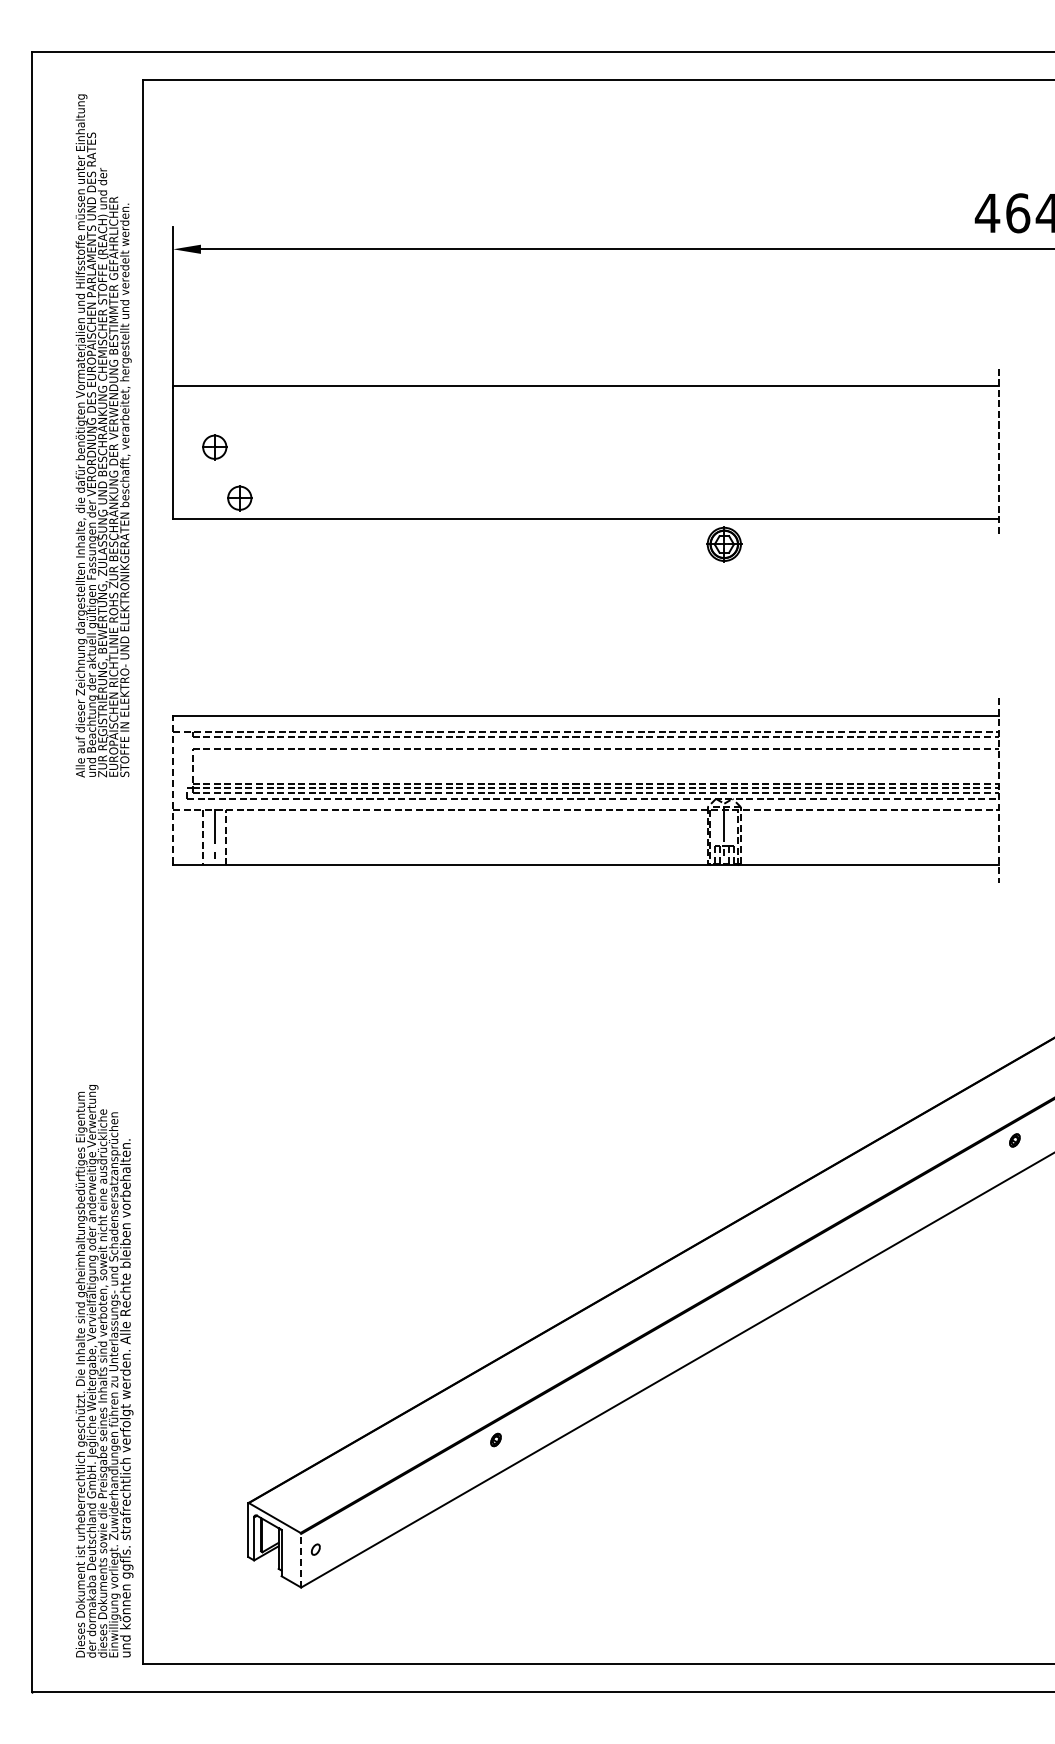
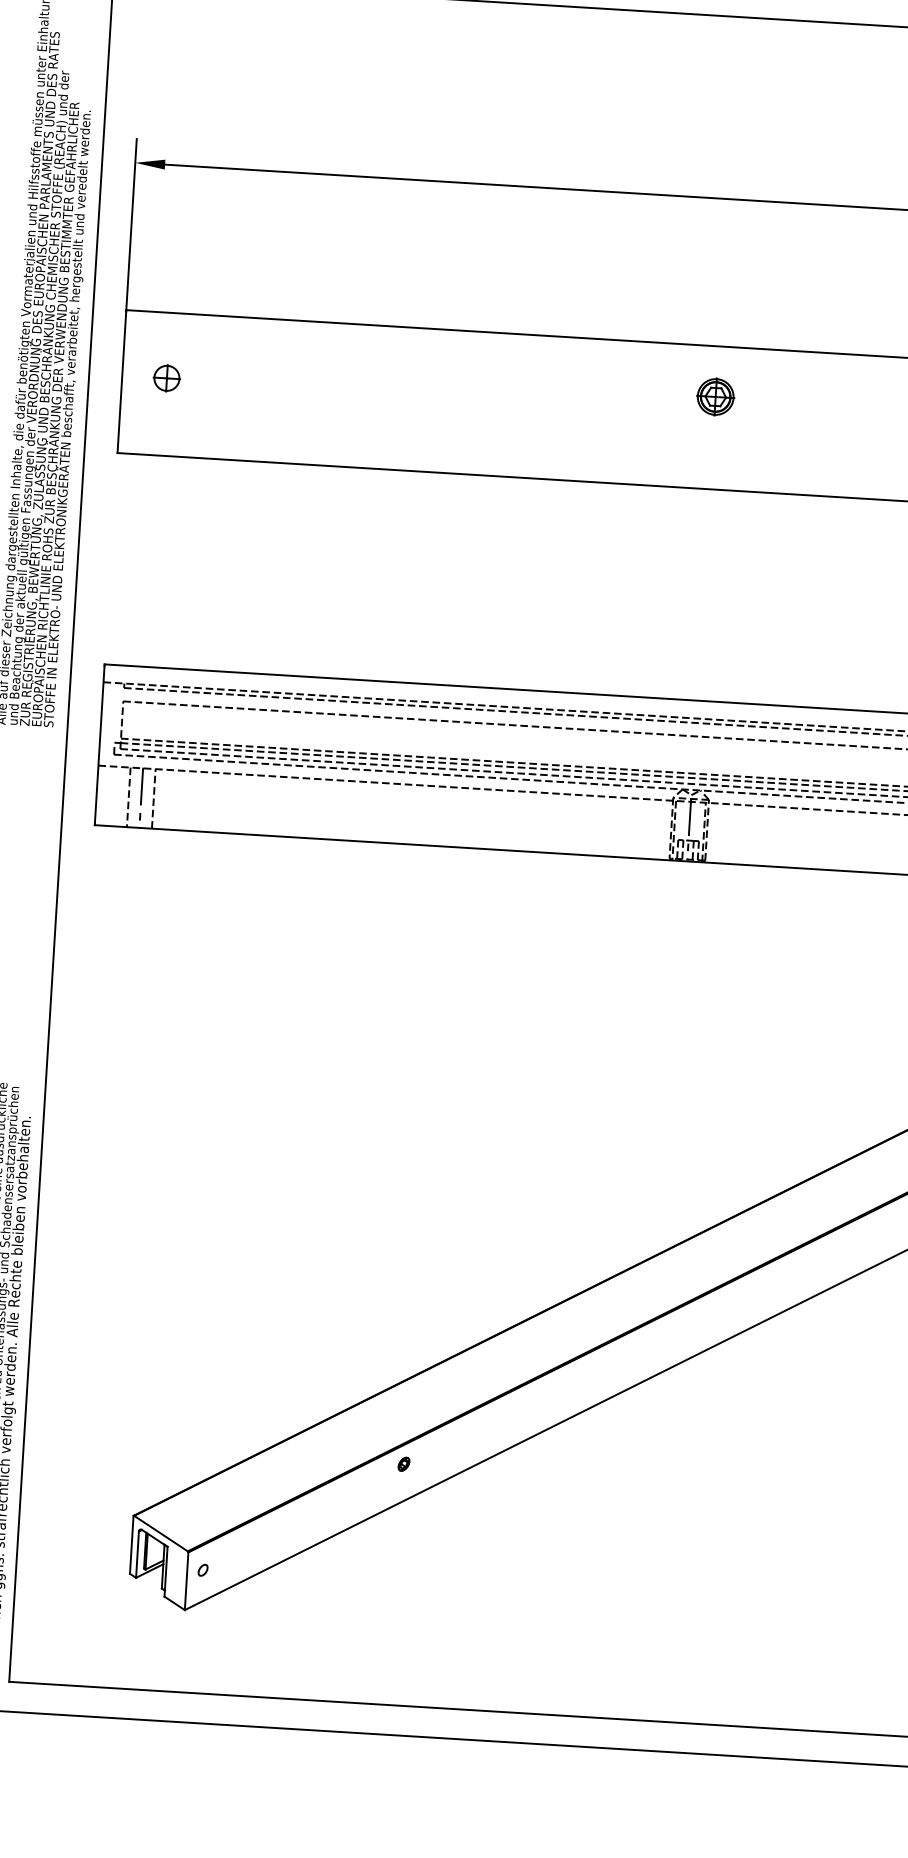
part: (239, 498) -> (190, 435), removed
part: (724, 544) -> (715, 397), moved
line: (173, 790) -> (99, 744), dashed -> solid
line: (301, 1560) -> (186, 1581), dashed -> solid

